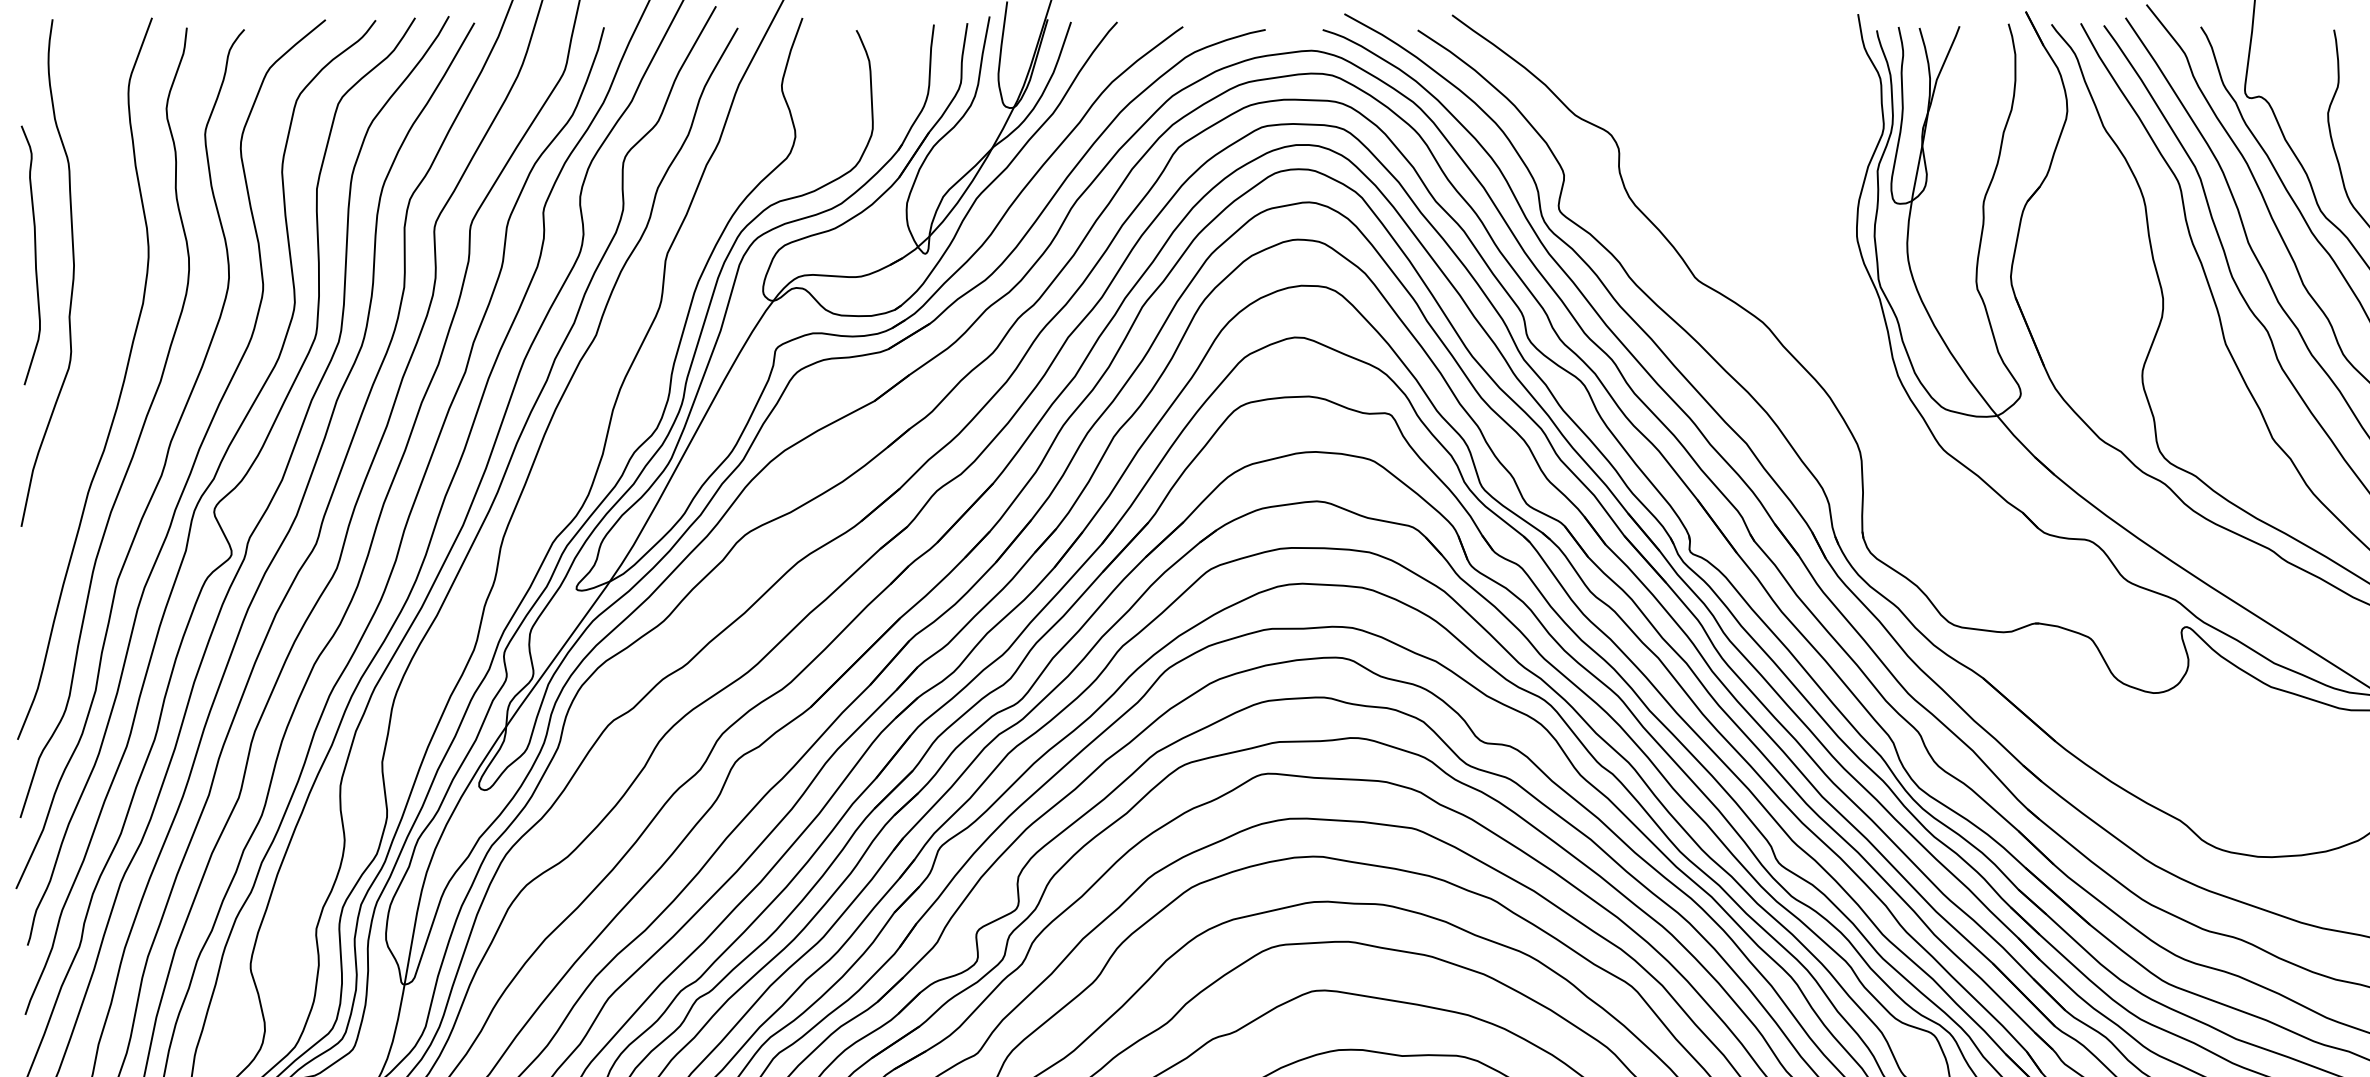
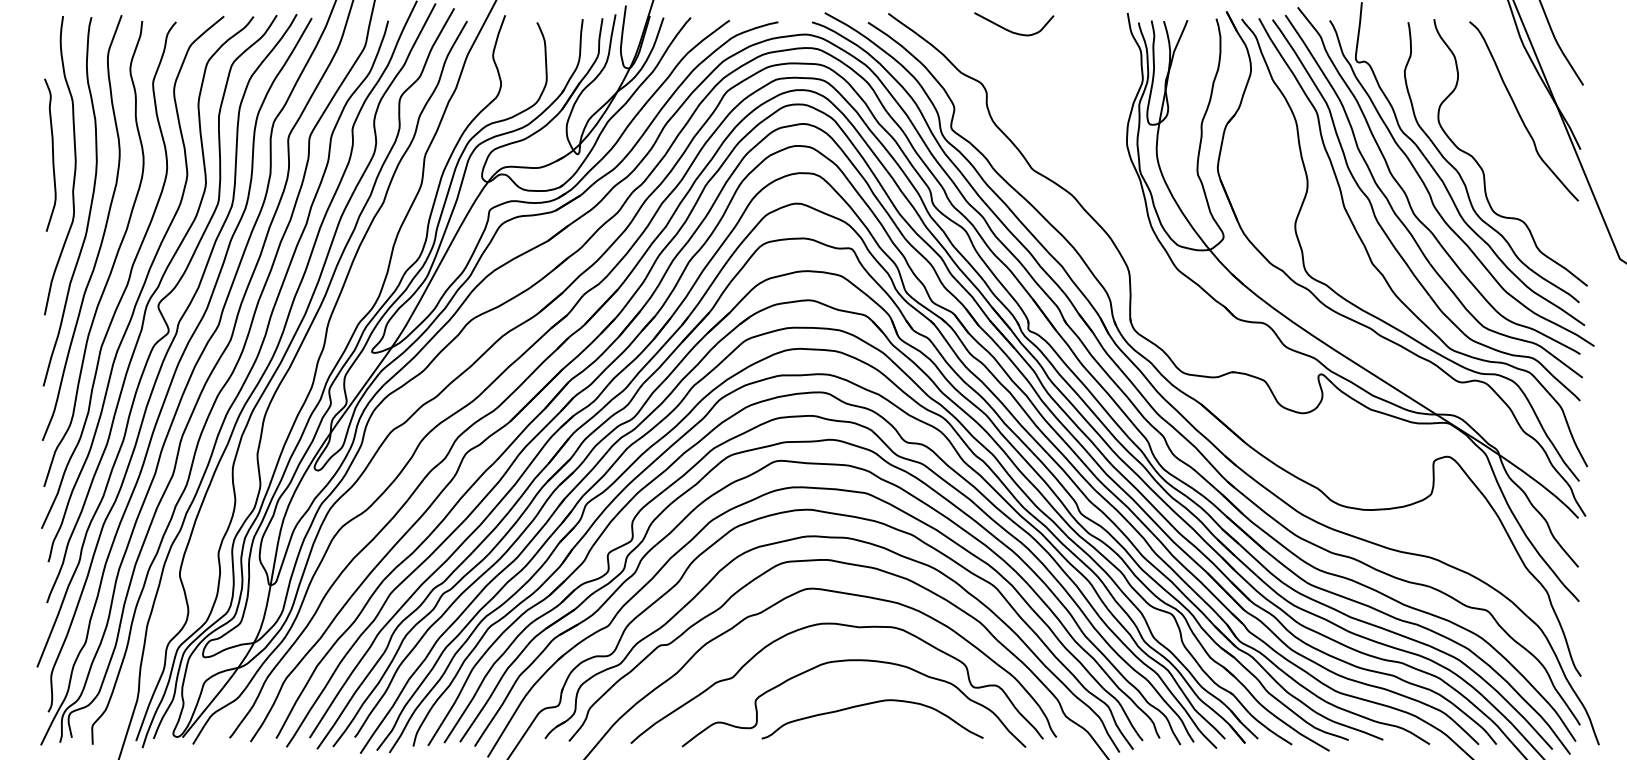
curve: (1664, 45) -> (1013, 31), added
curve: (99, 337) -> (90, 203), added

